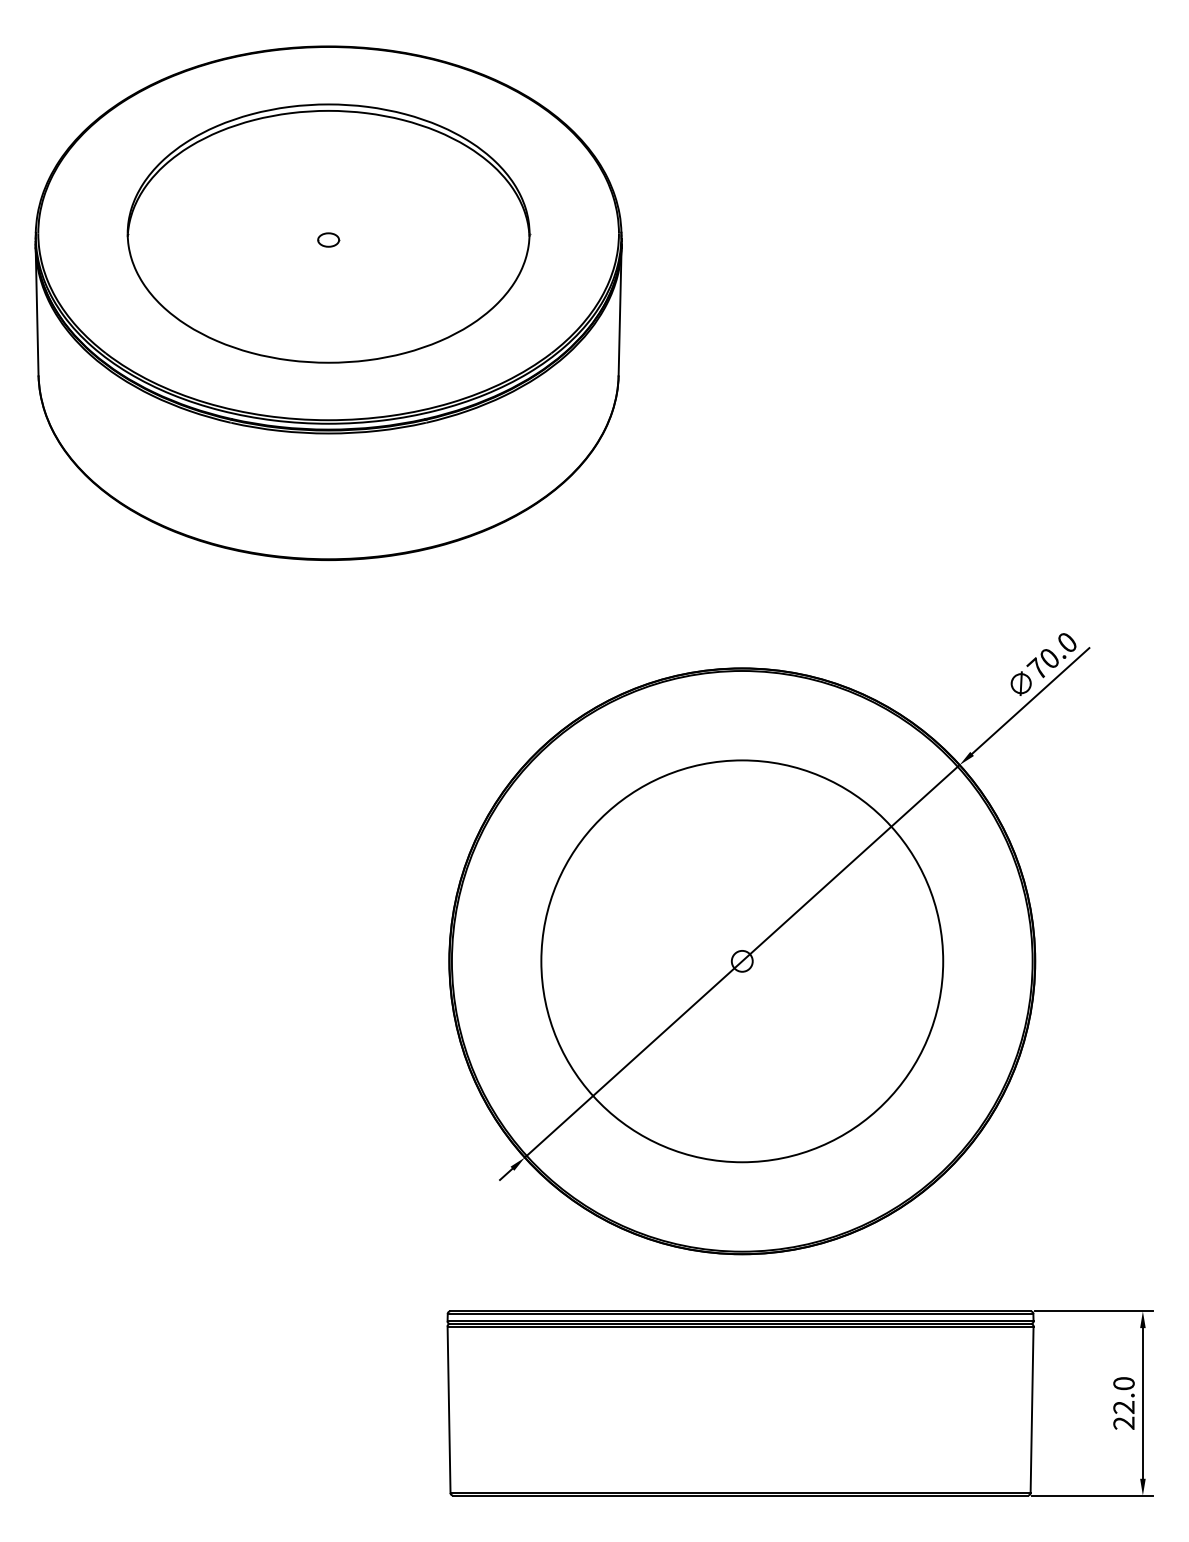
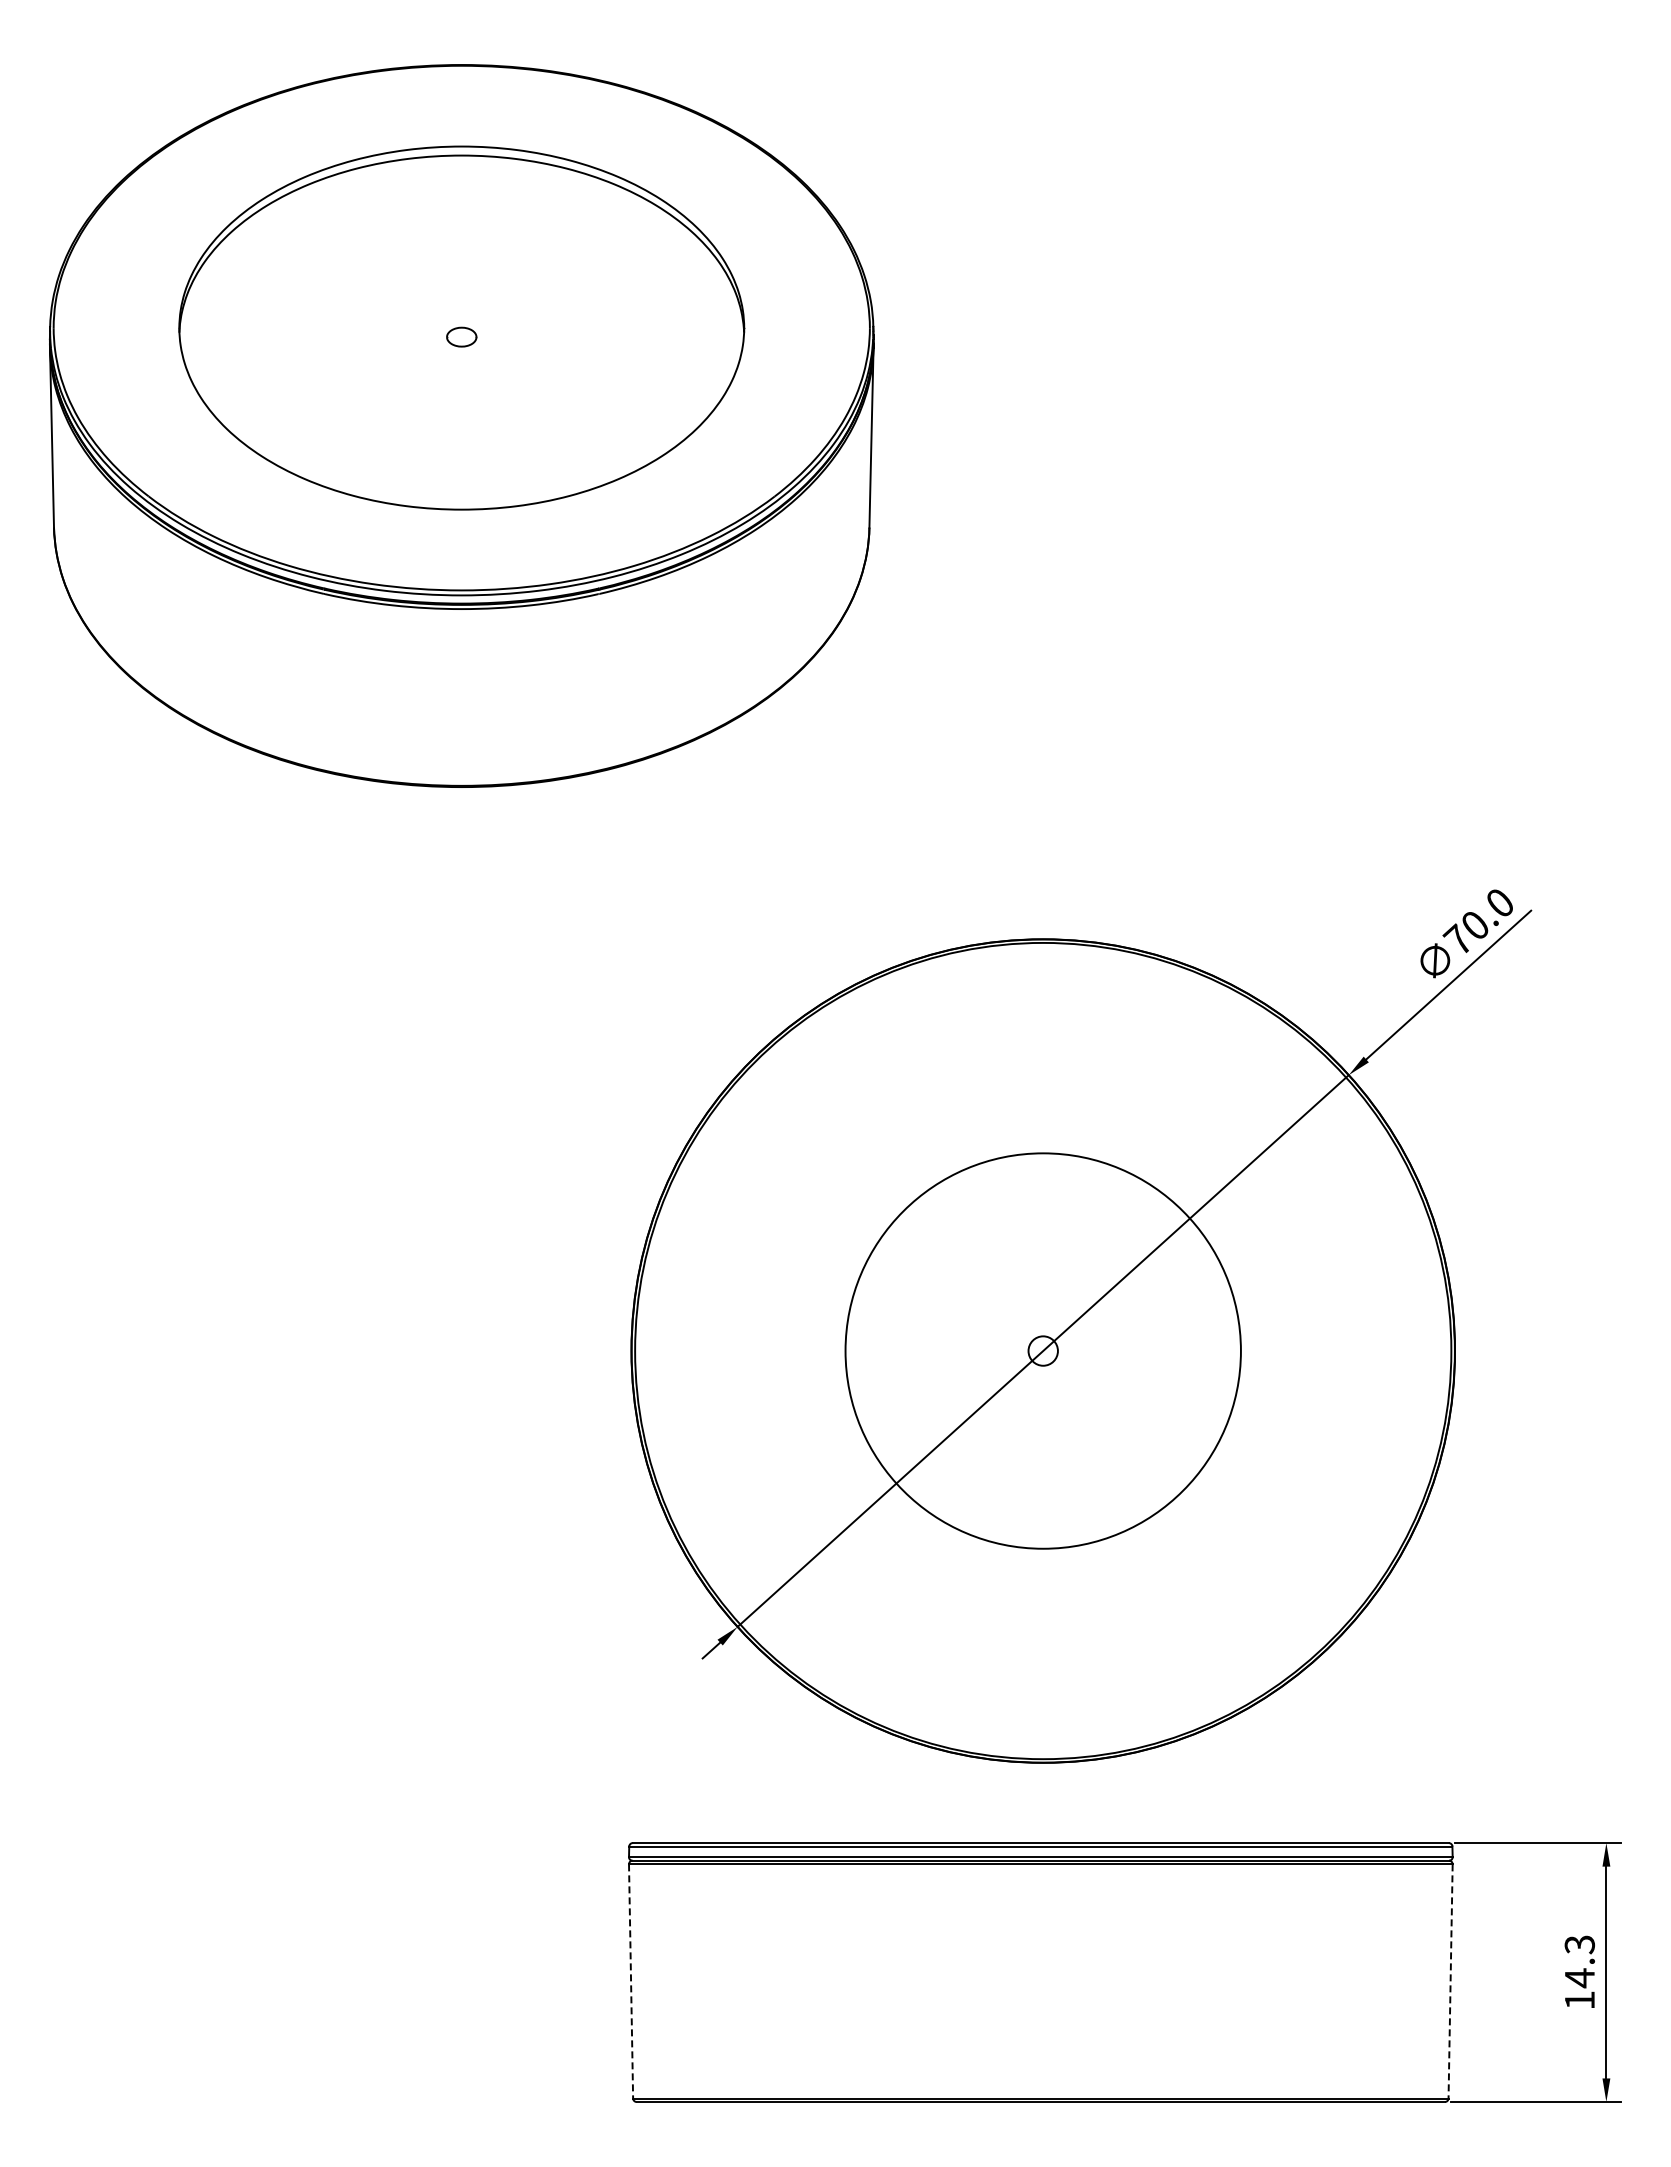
circle: (741, 960) -> (1042, 1350), size x0.7
text: (1123, 1403) -> (1579, 1972), 22.0 -> 14.3
line: (449, 1409) -> (631, 1981), solid -> dashed
line: (1032, 1409) -> (1450, 1981), solid -> dashed

